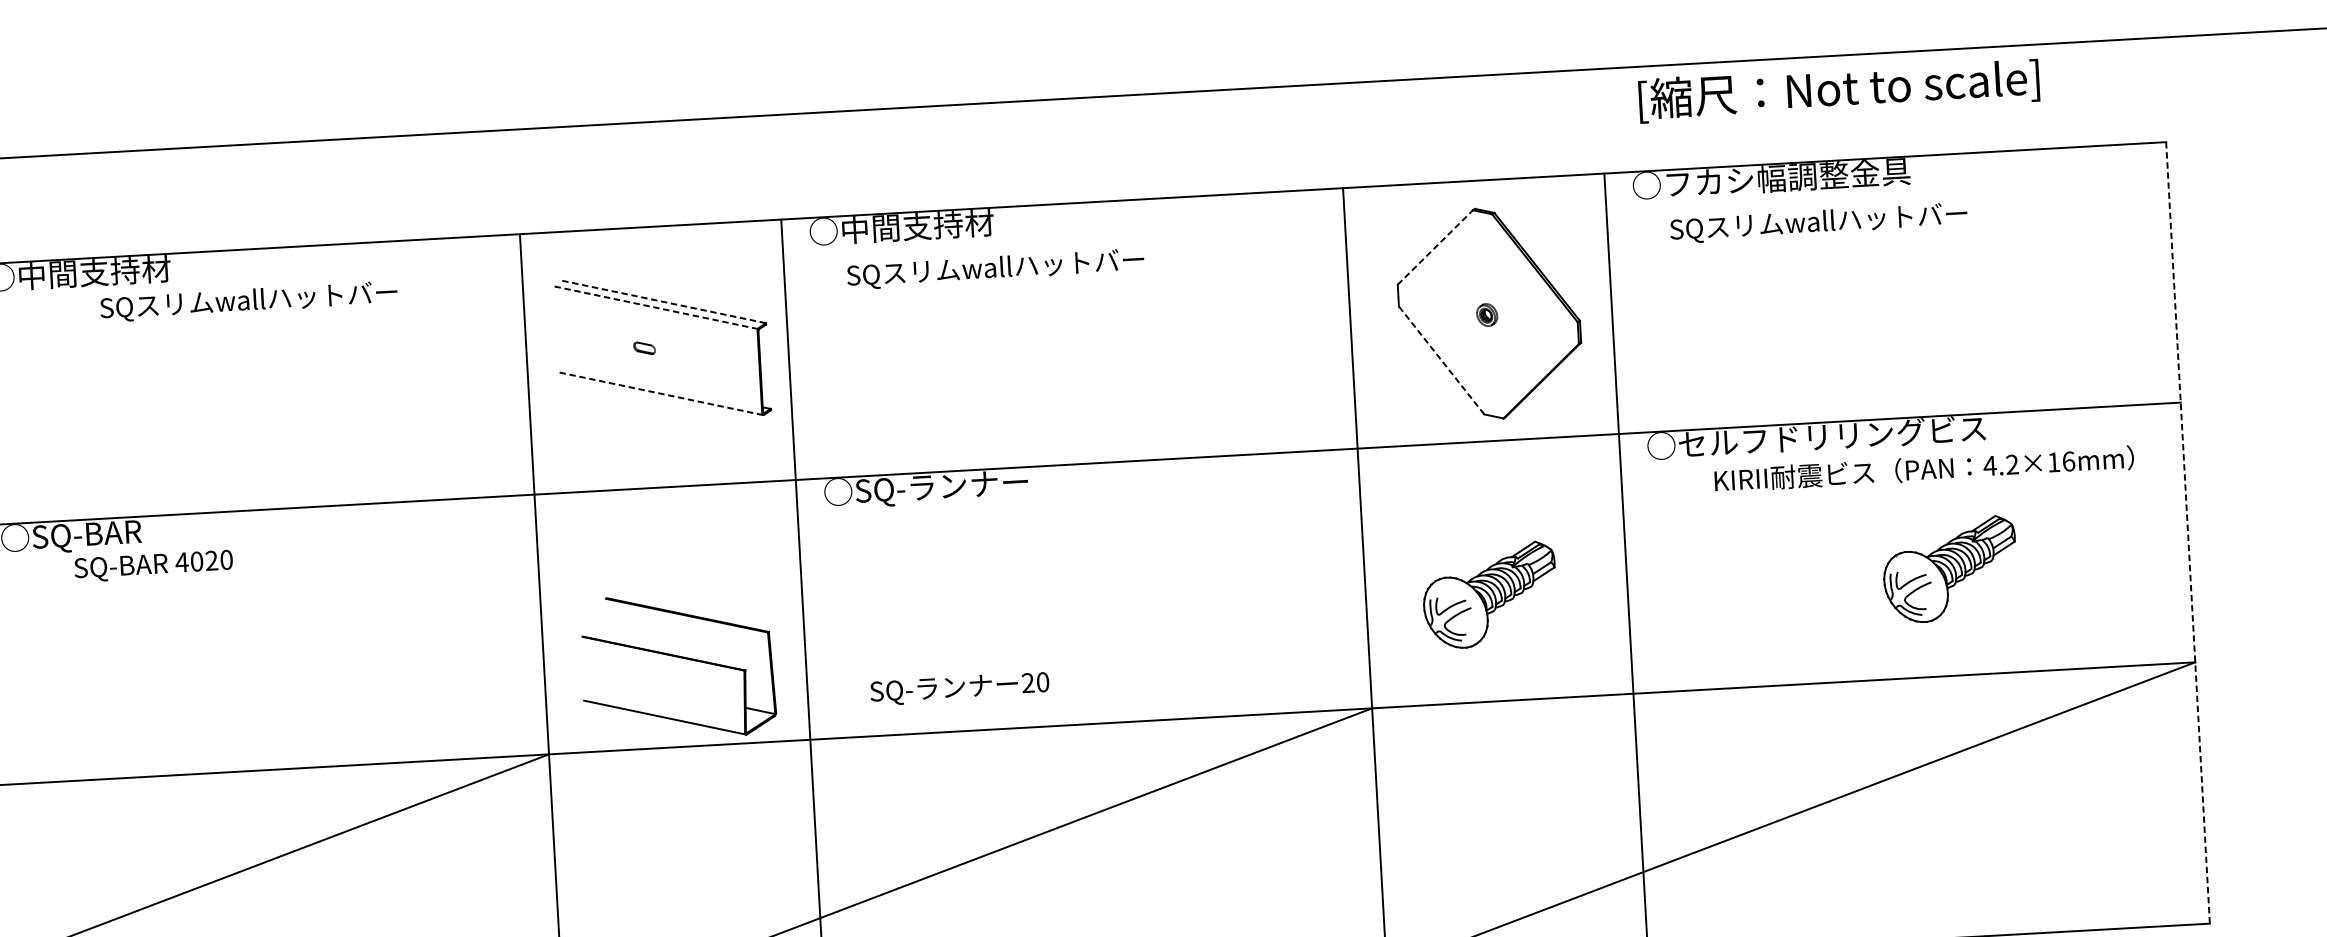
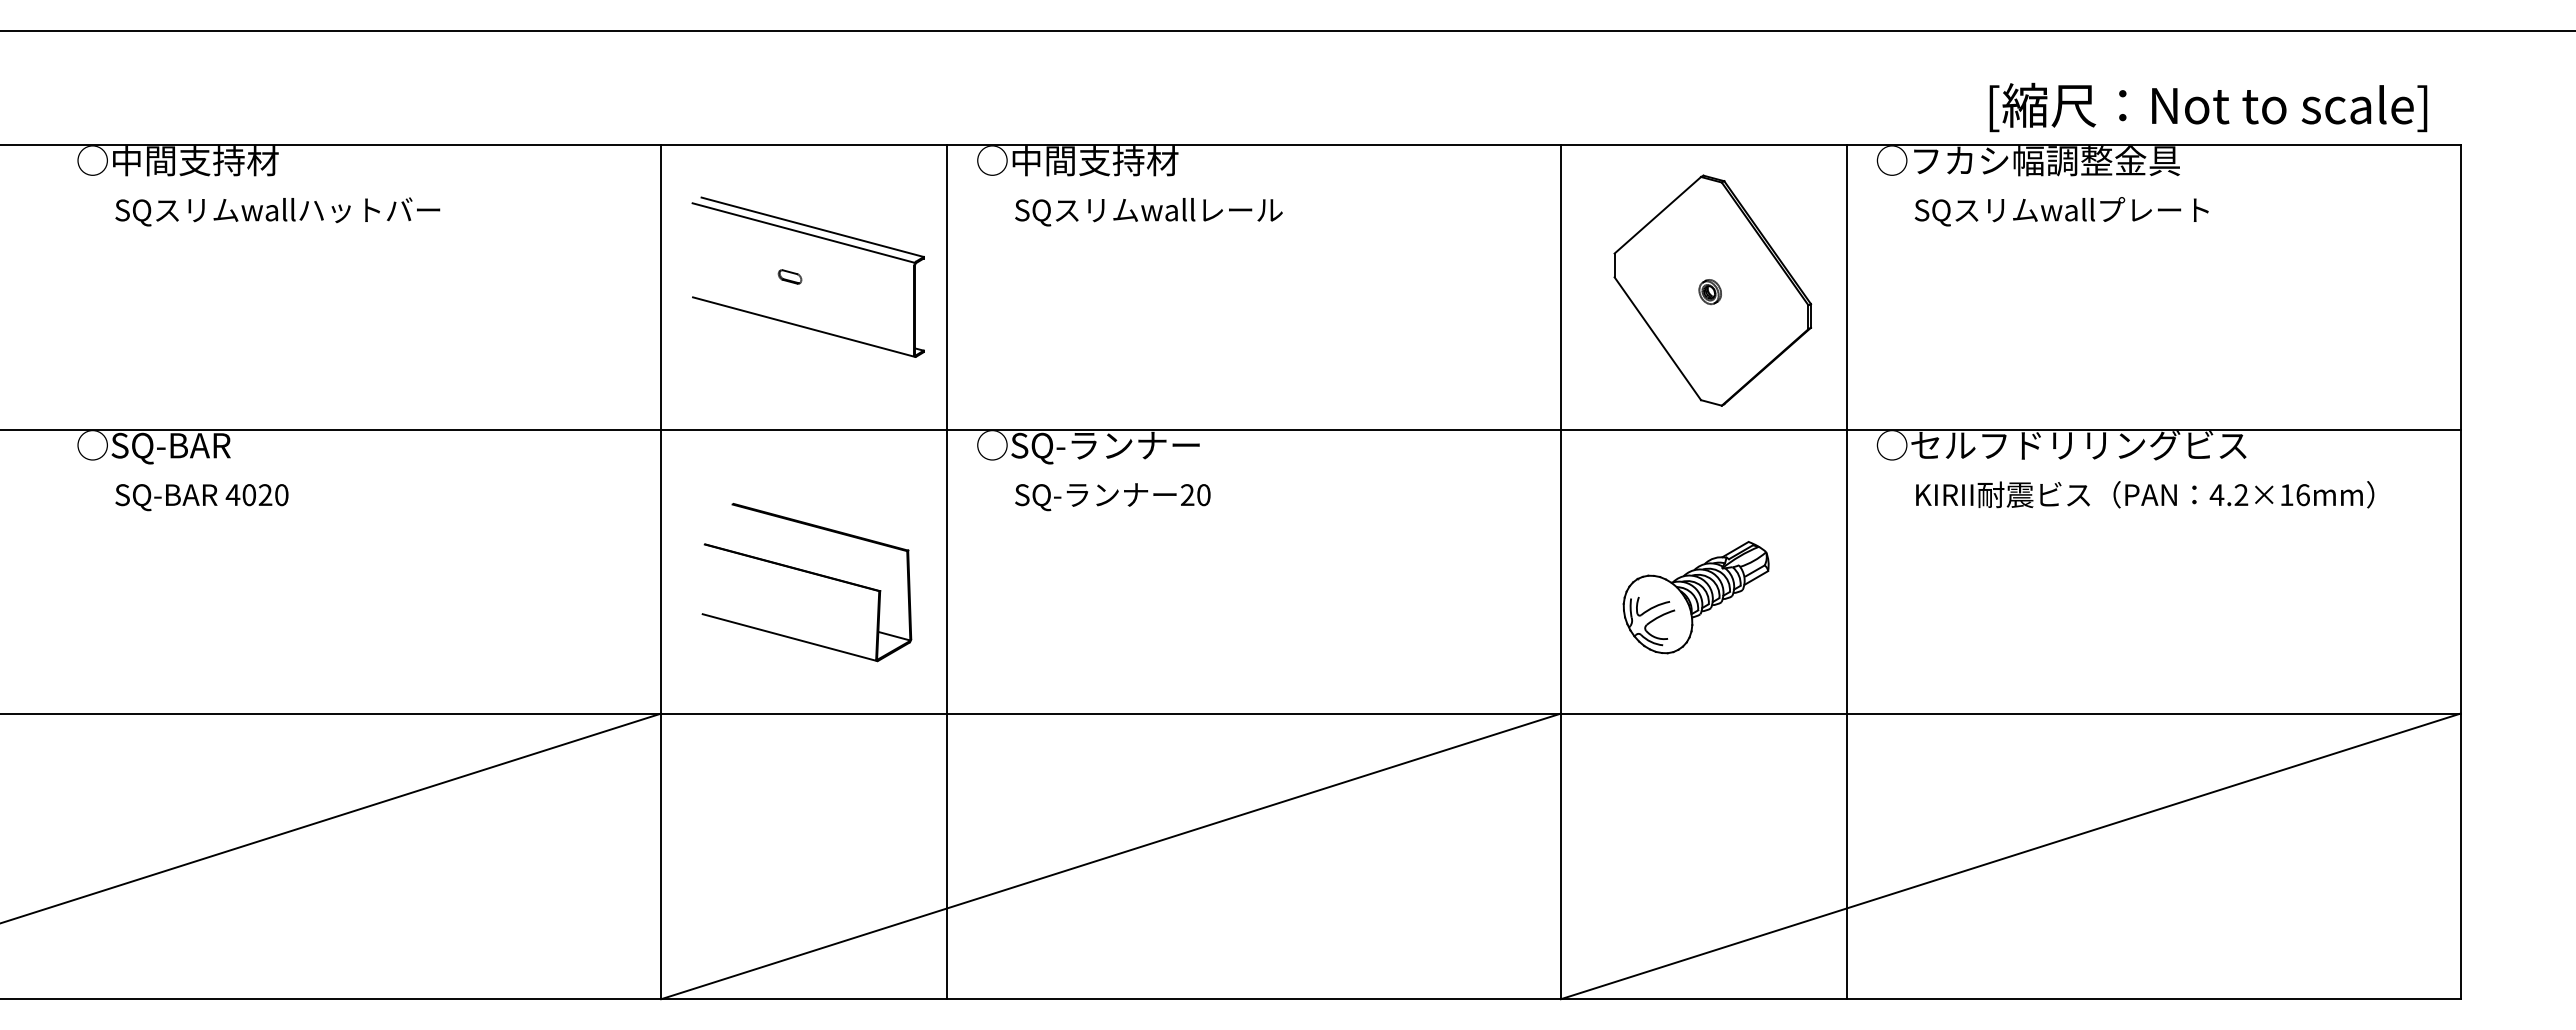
text: (1839, 90) -> (2208, 107), moved
text: (1902, 217) -> (2168, 210), SQスリムwallハットバー -> SQスリムwallプレート
line: (1435, 247) -> (1657, 215), dashed -> solid
text: (1079, 263) -> (1269, 210), SQスリムwallハットバー -> SQスリムwallレール
text: (248, 301) -> (277, 211), moved
line: (662, 301) -> (812, 227), dashed -> solid
line: (654, 306) -> (803, 232), dashed -> solid
line: (1441, 360) -> (1657, 338), dashed -> solid
line: (659, 393) -> (803, 327), dashed -> solid
text: (1924, 469) -> (2145, 494), moved
line: (2187, 533) -> (2460, 572), dashed -> solid
text: (153, 566) -> (201, 497), moved
part: (1949, 569) -> (2198, 597), removed
part: (678, 658) -> (808, 573), moved
text: (959, 689) -> (1112, 497), moved

